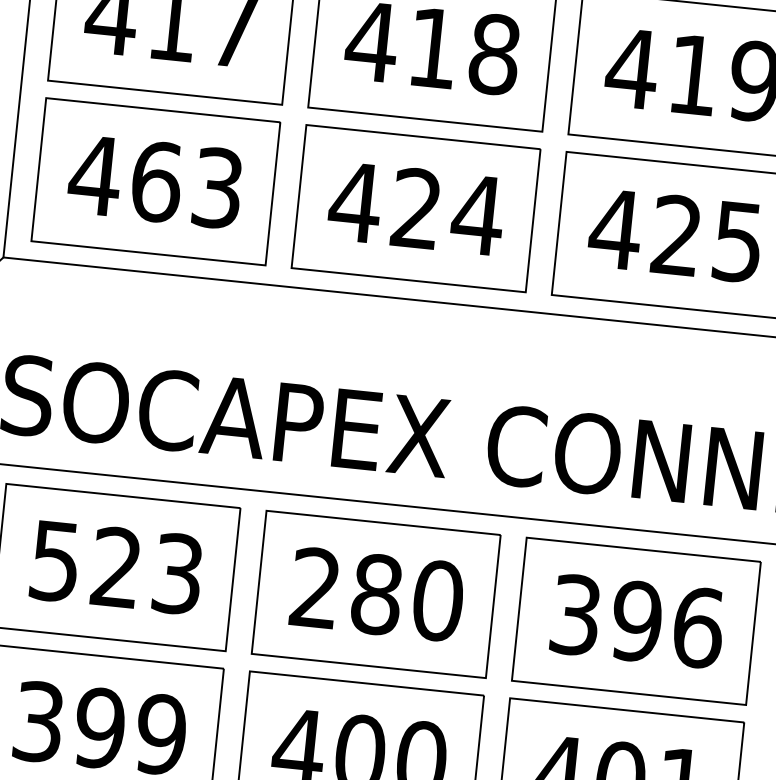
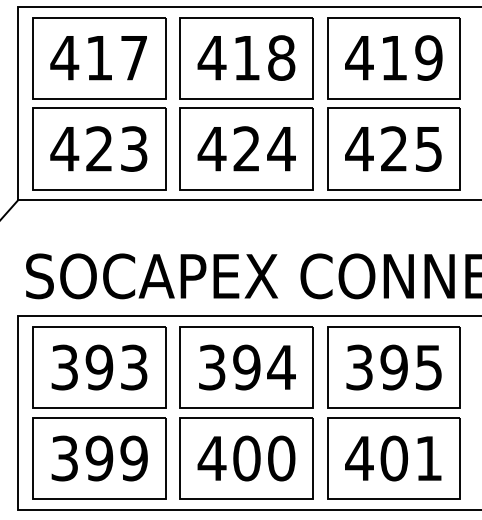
text: (156, 180) -> (99, 148), 463 -> 423
text: (86, 564) -> (82, 367), 523 -> 393
text: (377, 594) -> (247, 367), 280 -> 394
text: (697, 627) -> (428, 367), 396 -> 395

